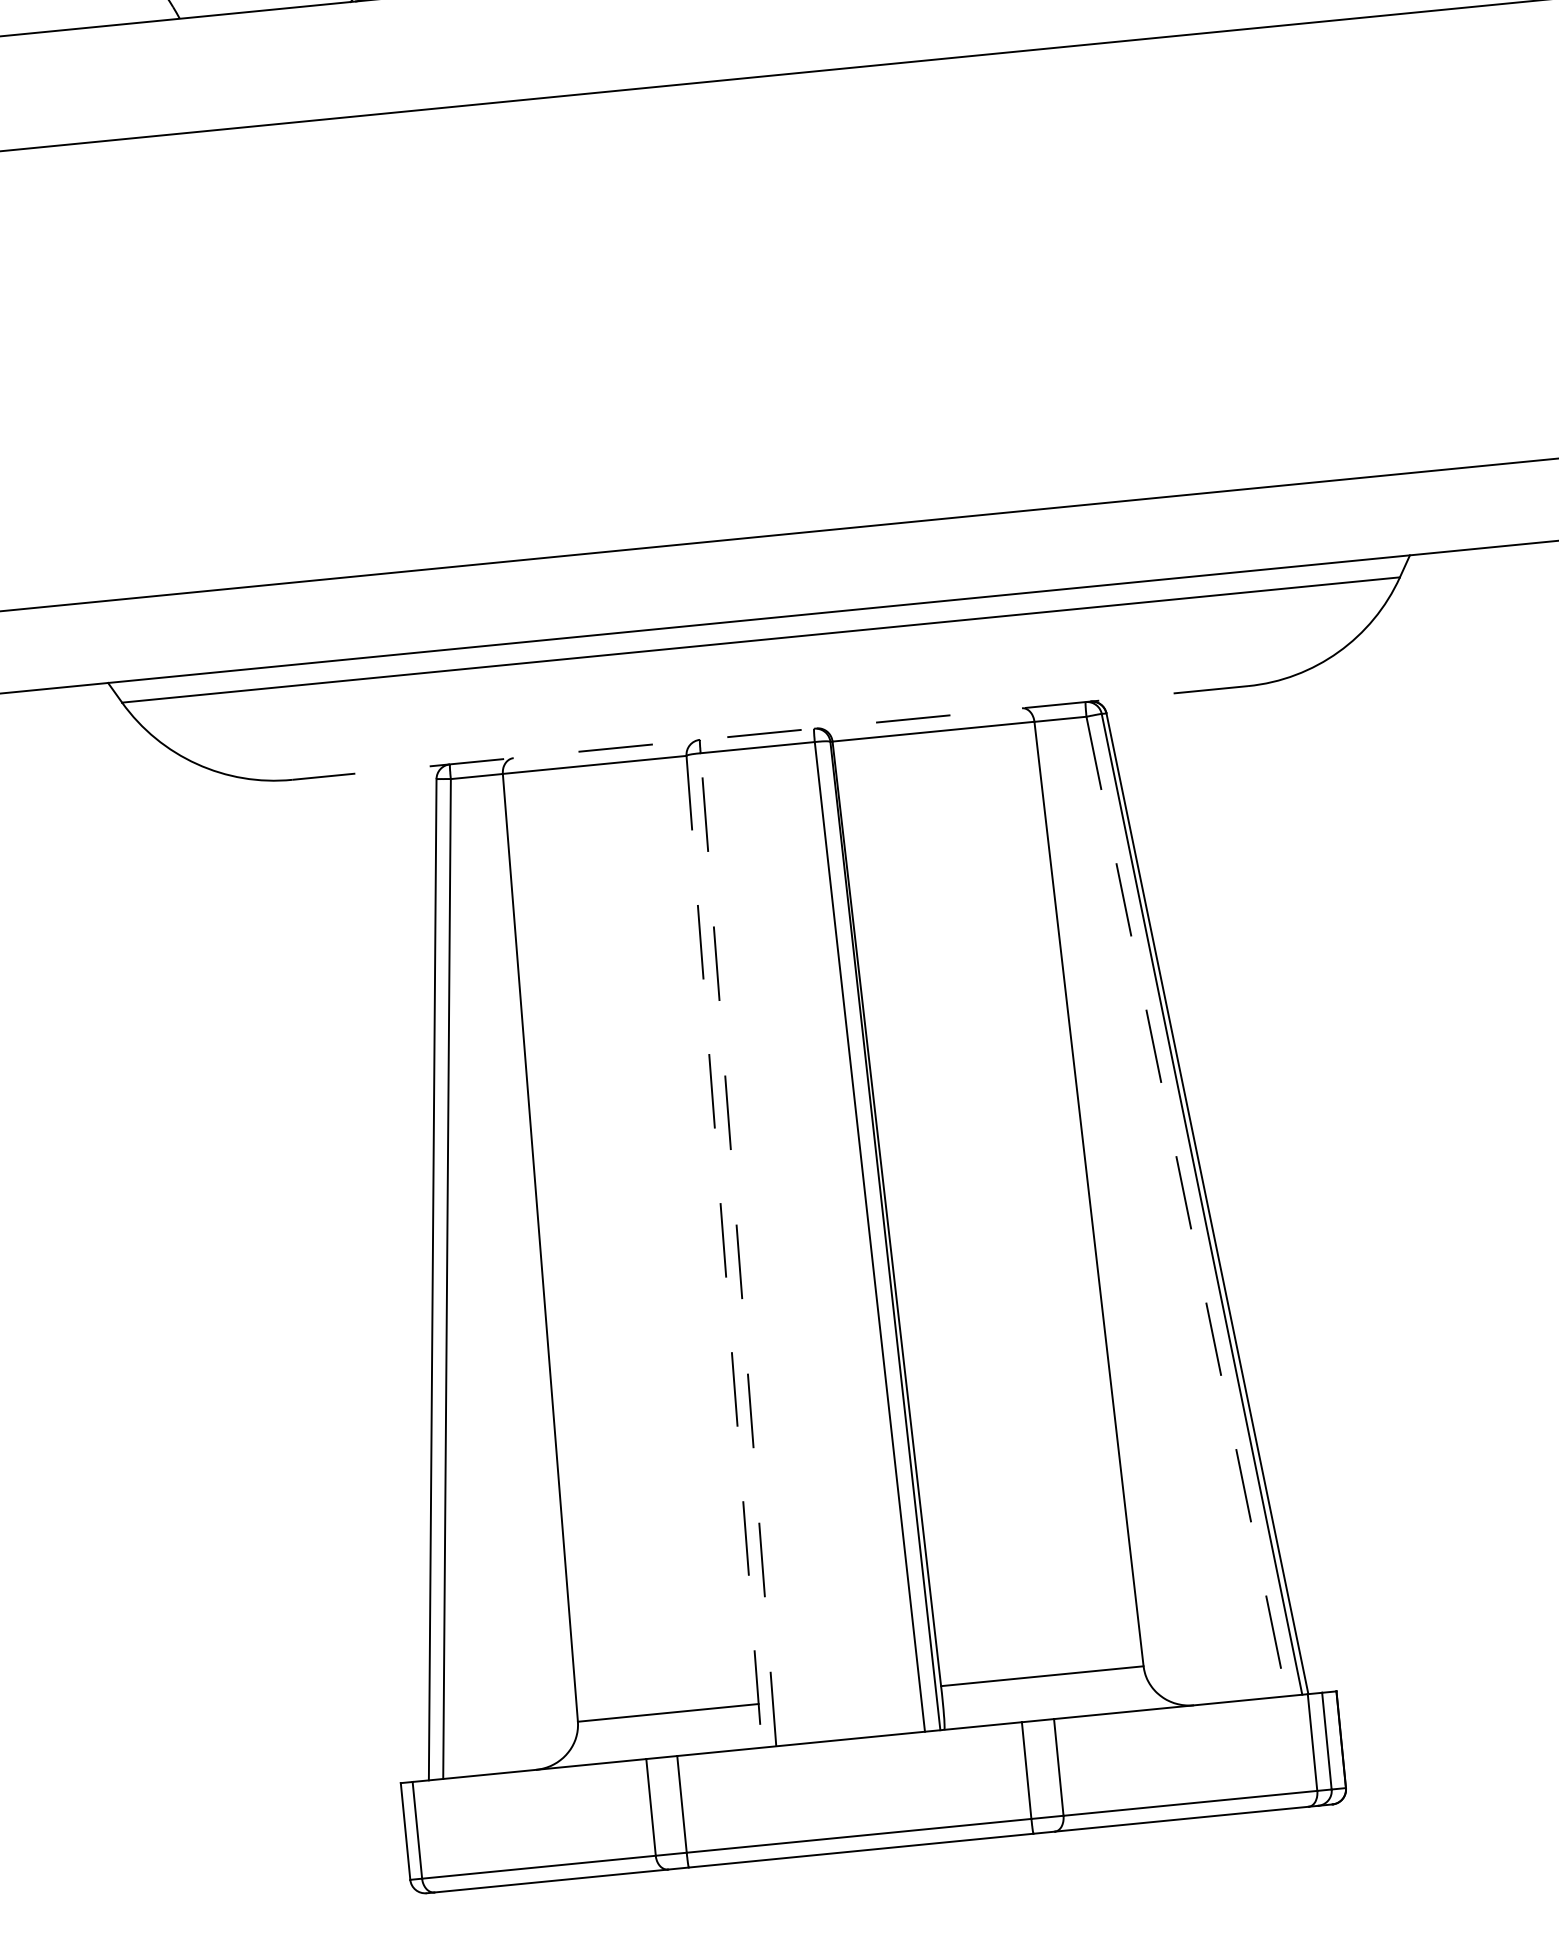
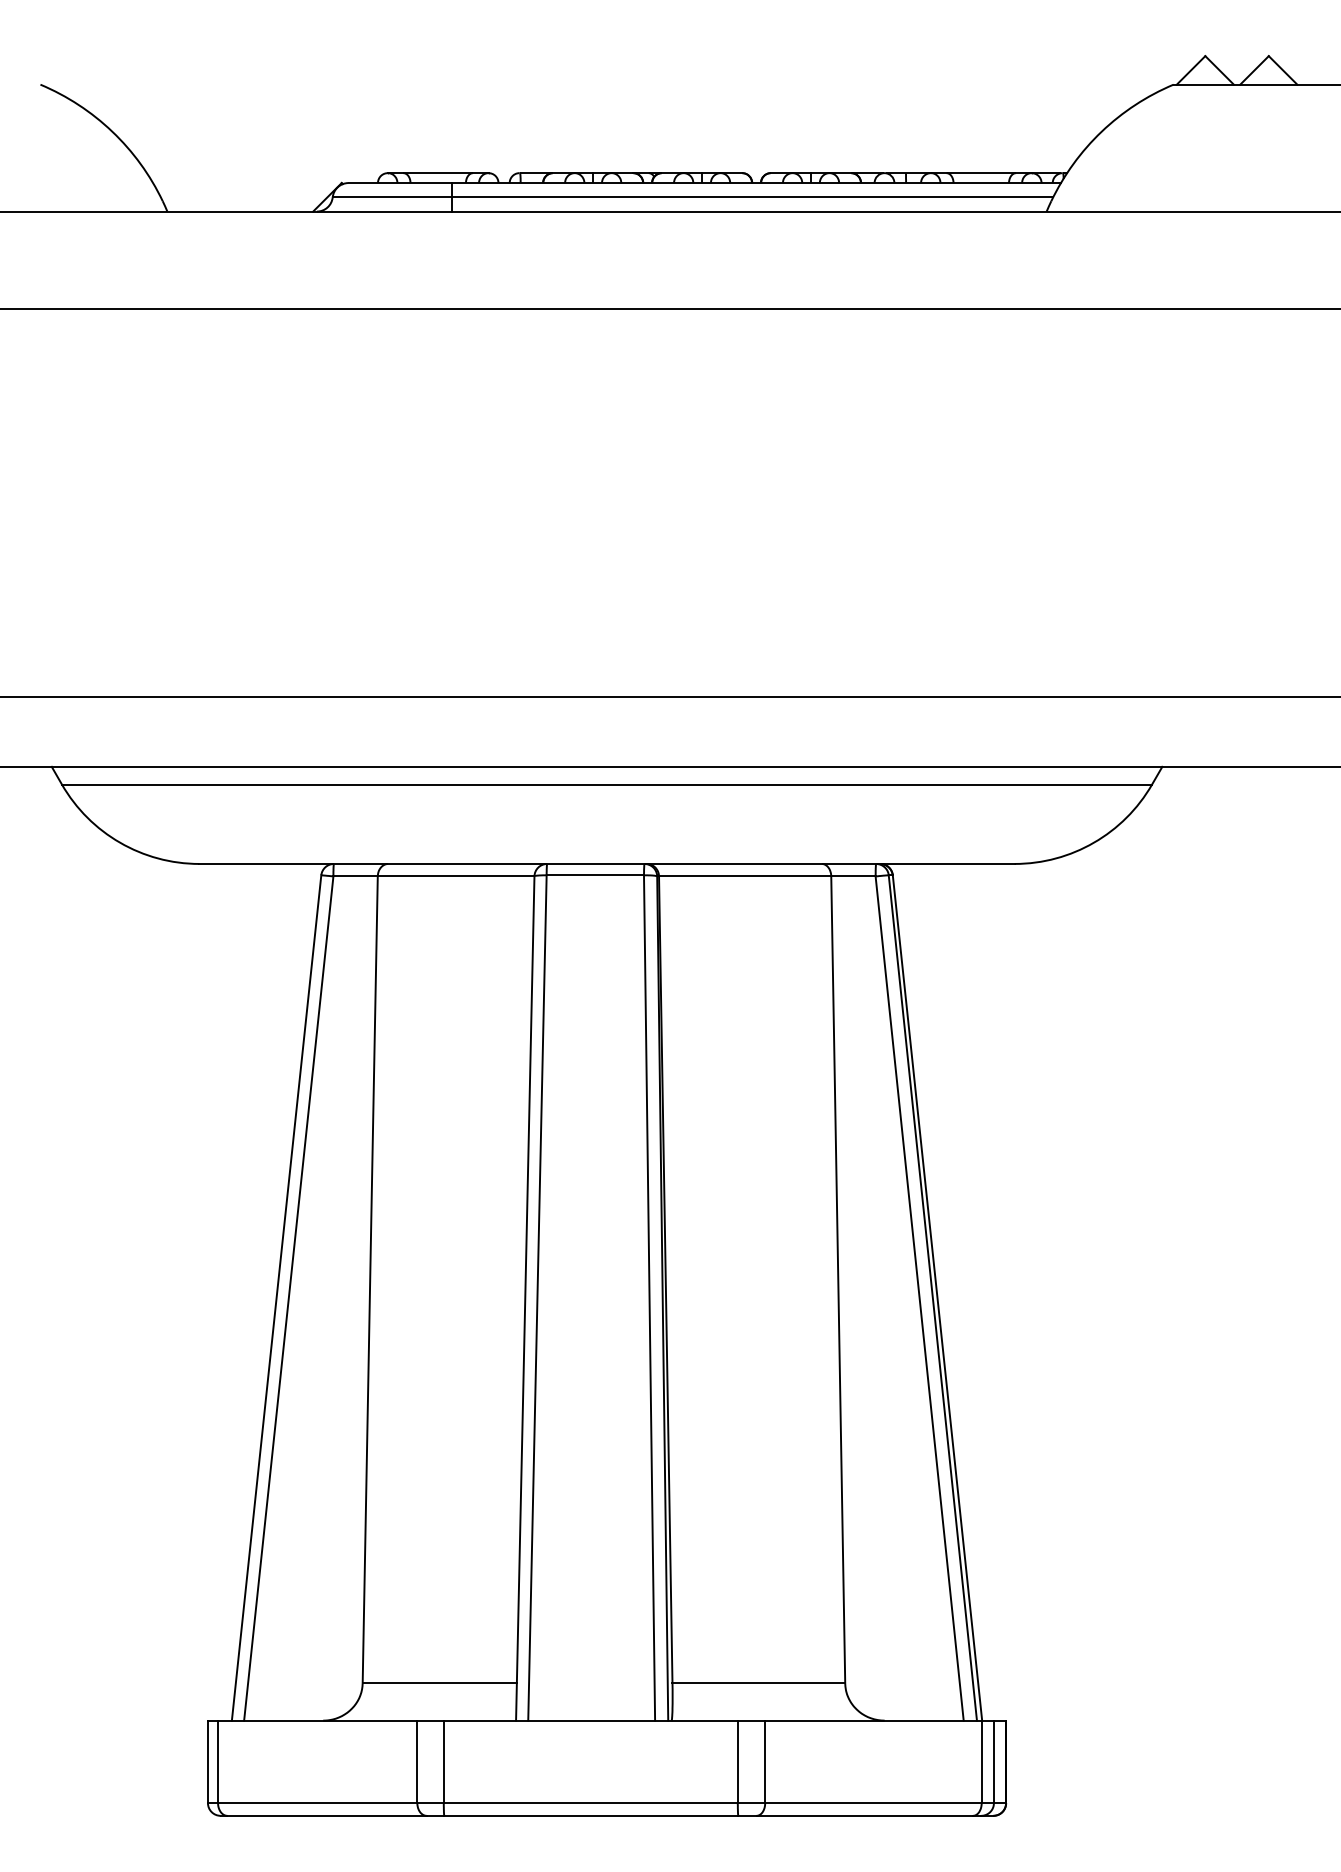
line: (770, 732) -> (607, 863), dashed -> solid
line: (1186, 1207) -> (919, 1299), dashed -> solid
line: (738, 1249) -> (537, 1297), dashed -> solid
line: (724, 1252) -> (525, 1299), dashed -> solid

